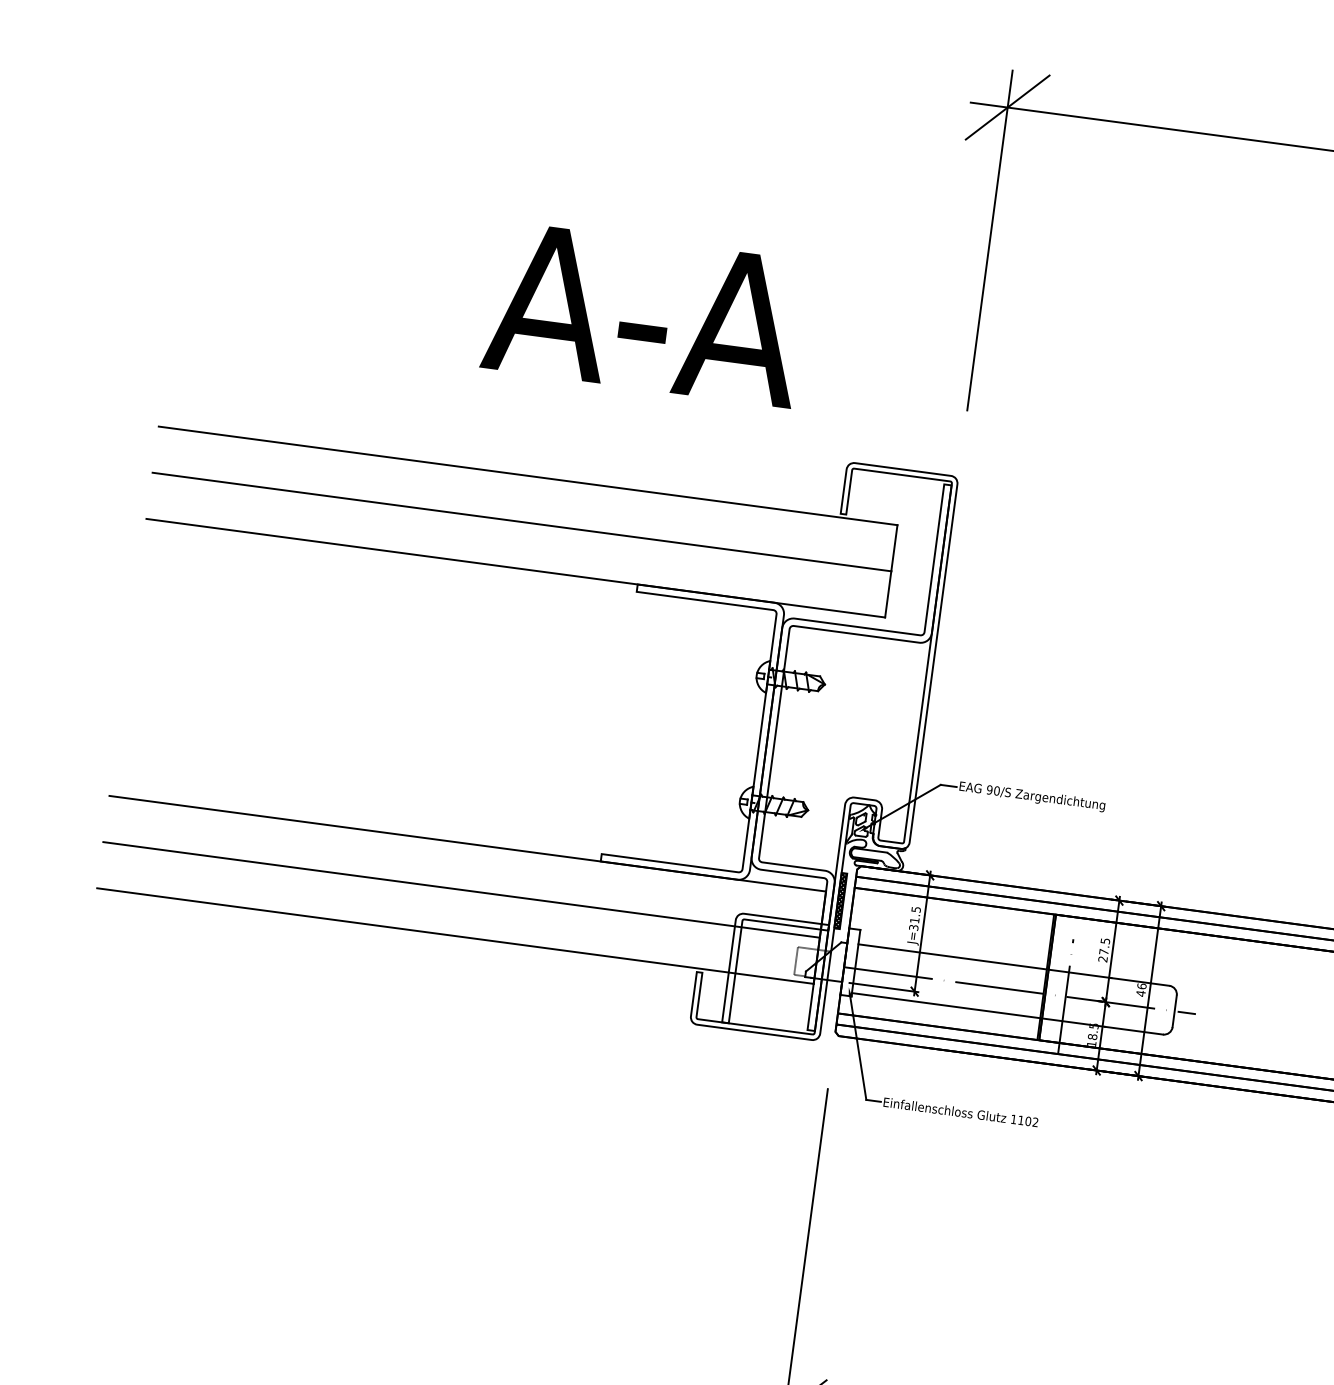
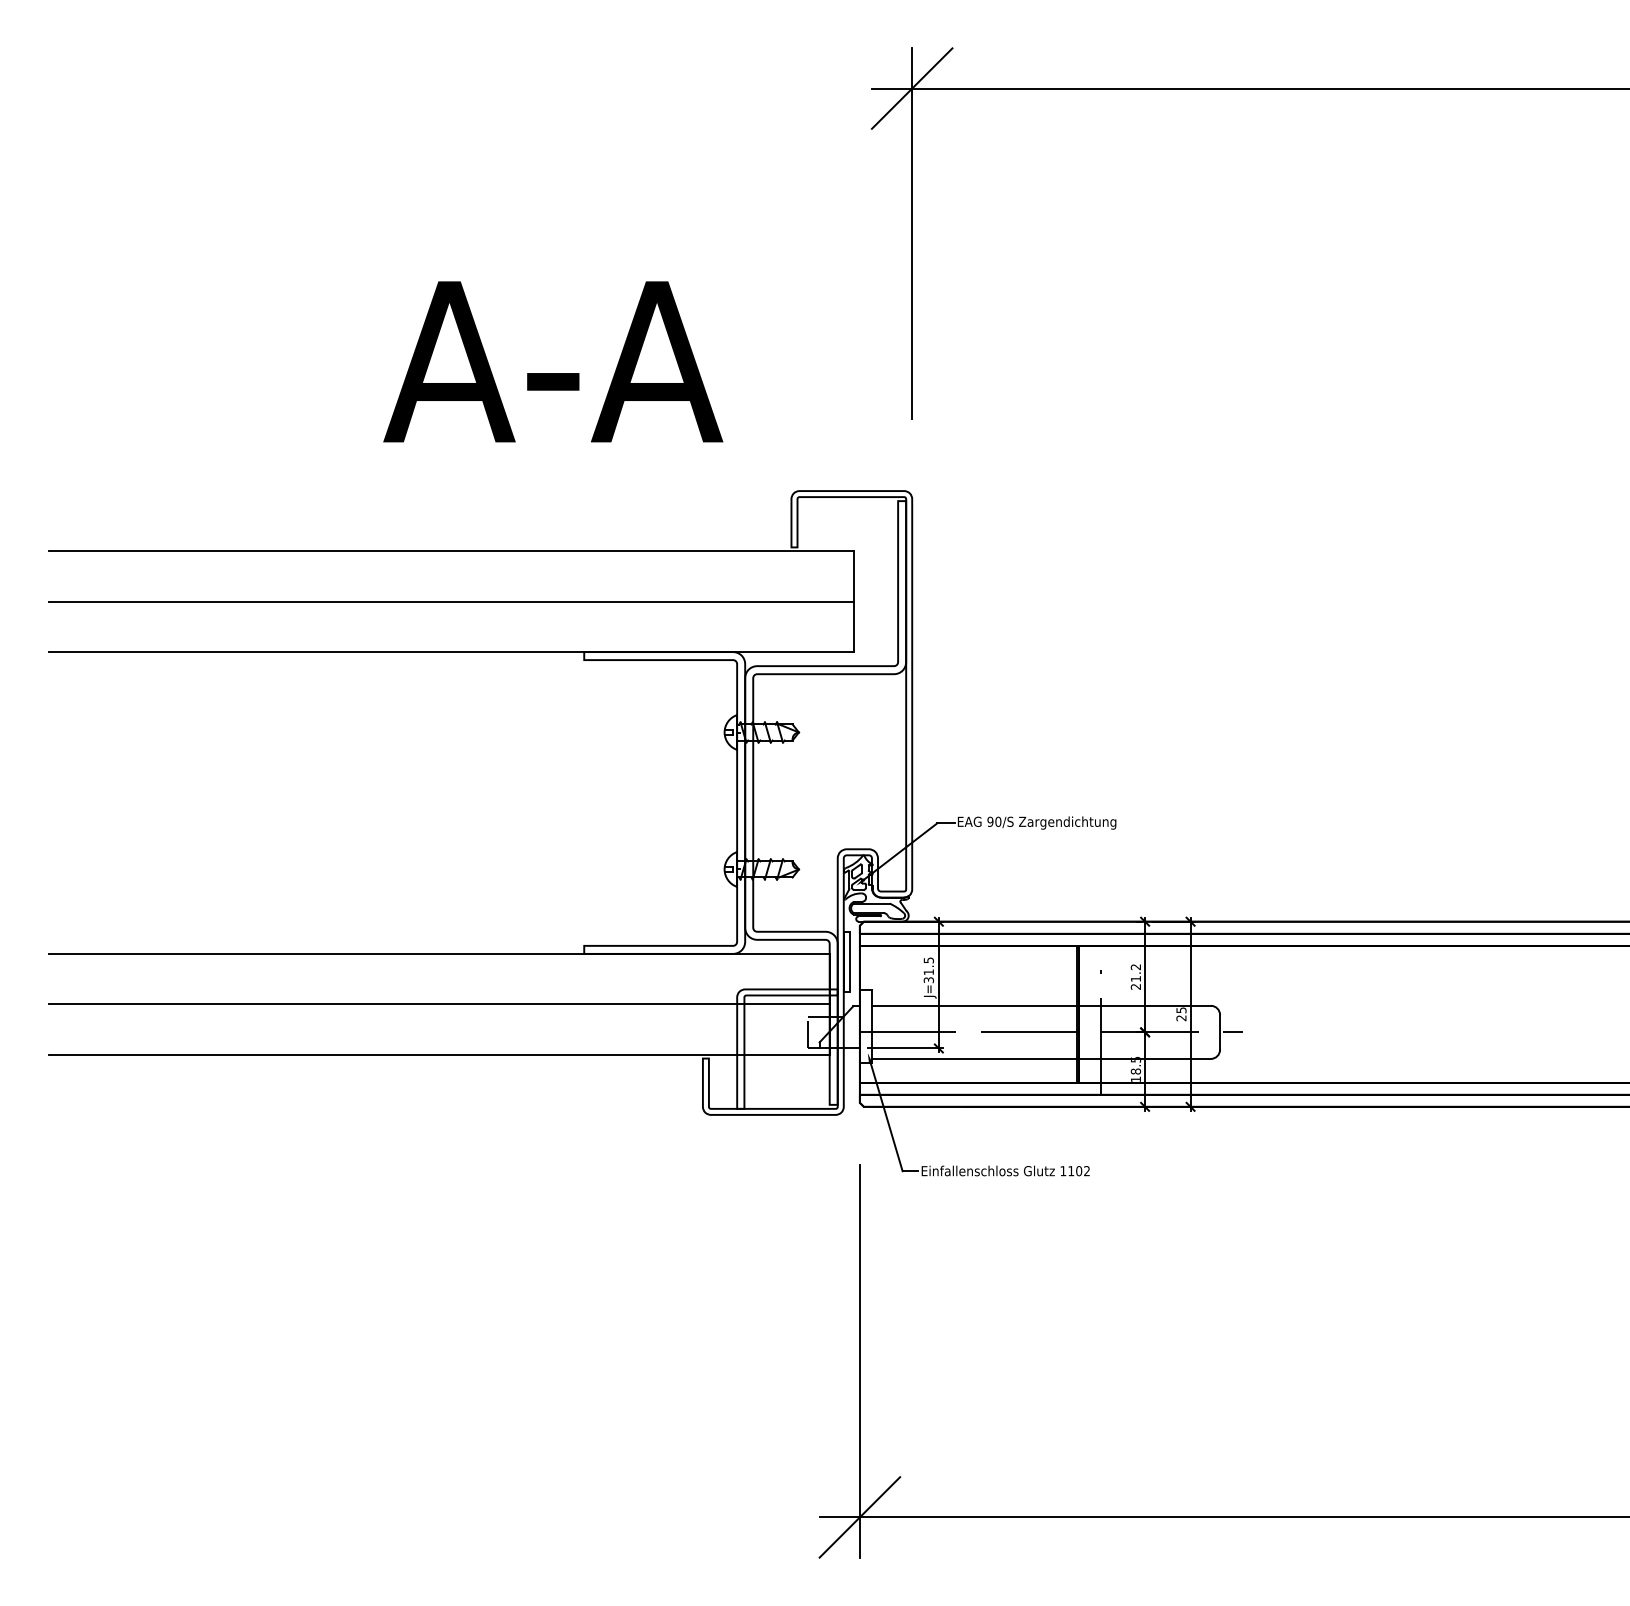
hatch: (840, 900) -> (846, 961), removed
text: (1104, 946) -> (1135, 972), 27.5 -> 21.2
text: (1141, 990) -> (1181, 1014), 46 -> 25

